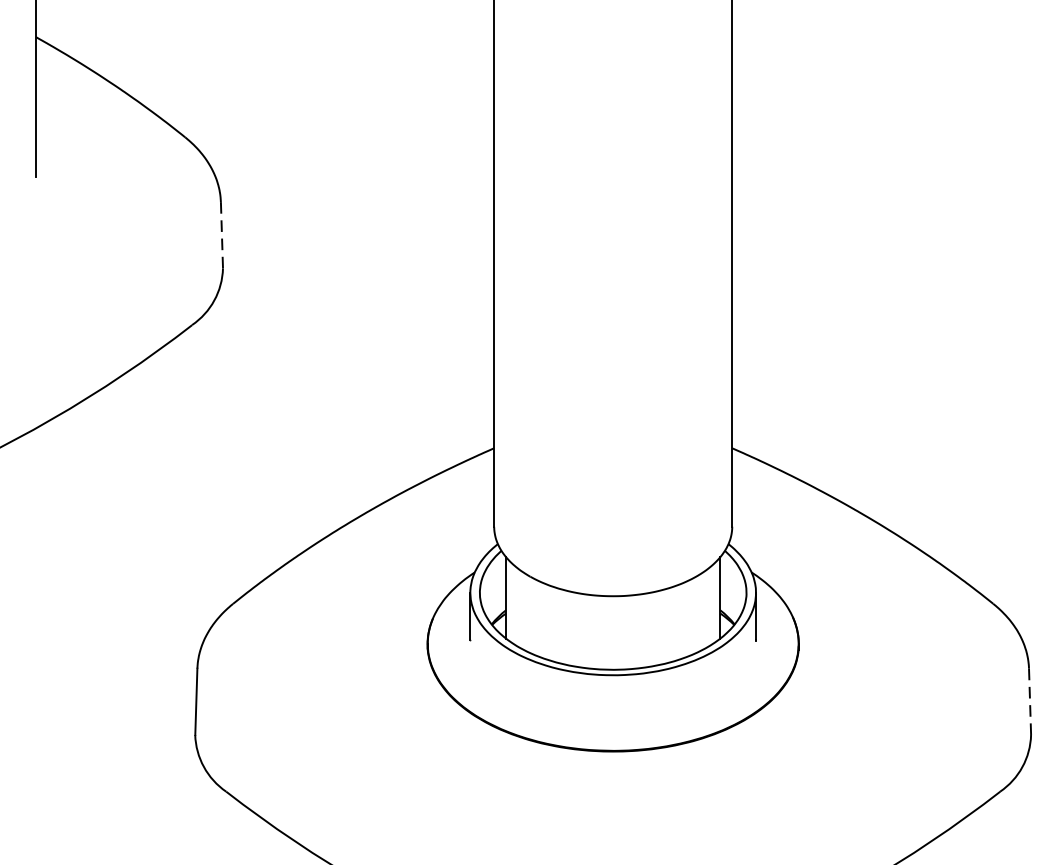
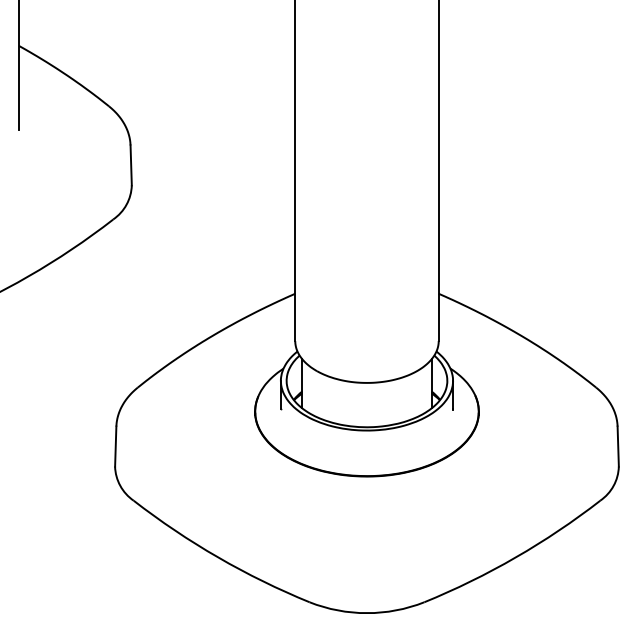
line: (222, 235) -> (131, 165), dashed -> solid
line: (1030, 701) -> (618, 446), dashed -> solid

